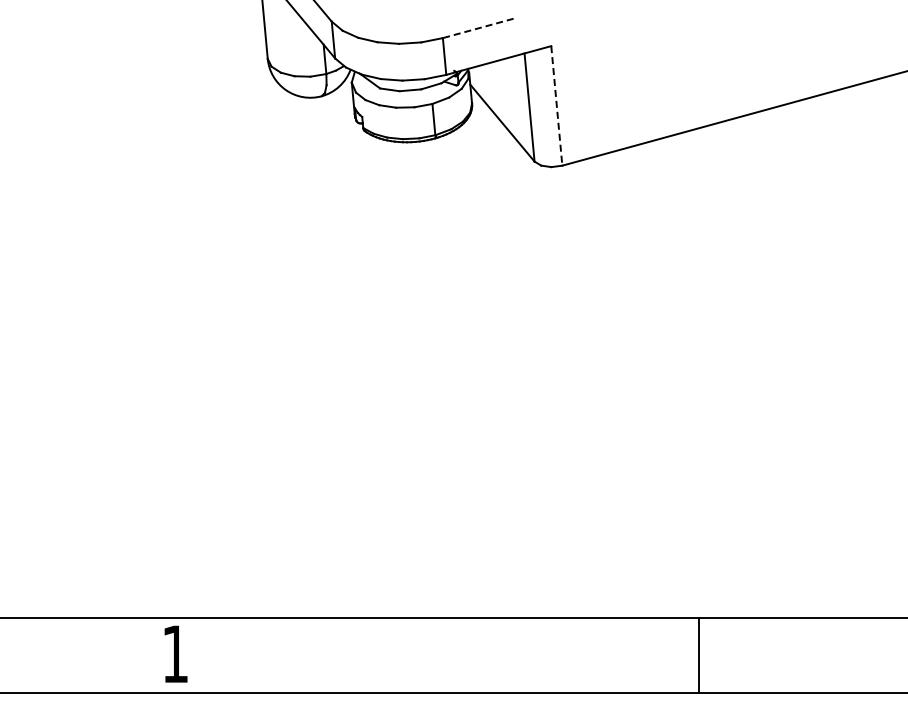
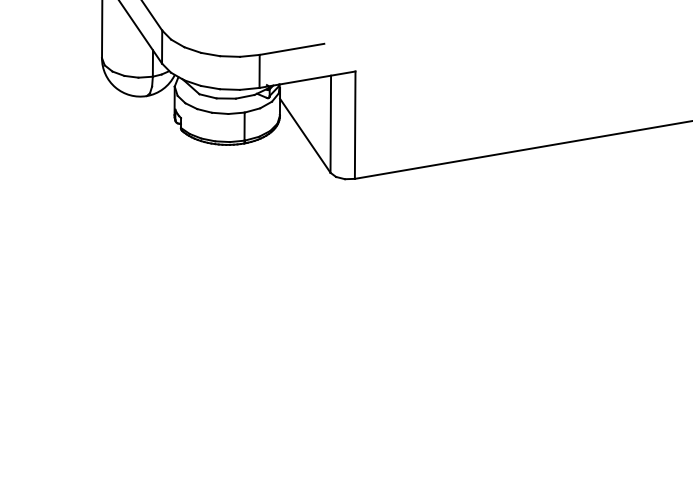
line: (478, 28) -> (292, 49), dashed -> solid
line: (556, 106) -> (354, 125), dashed -> solid

